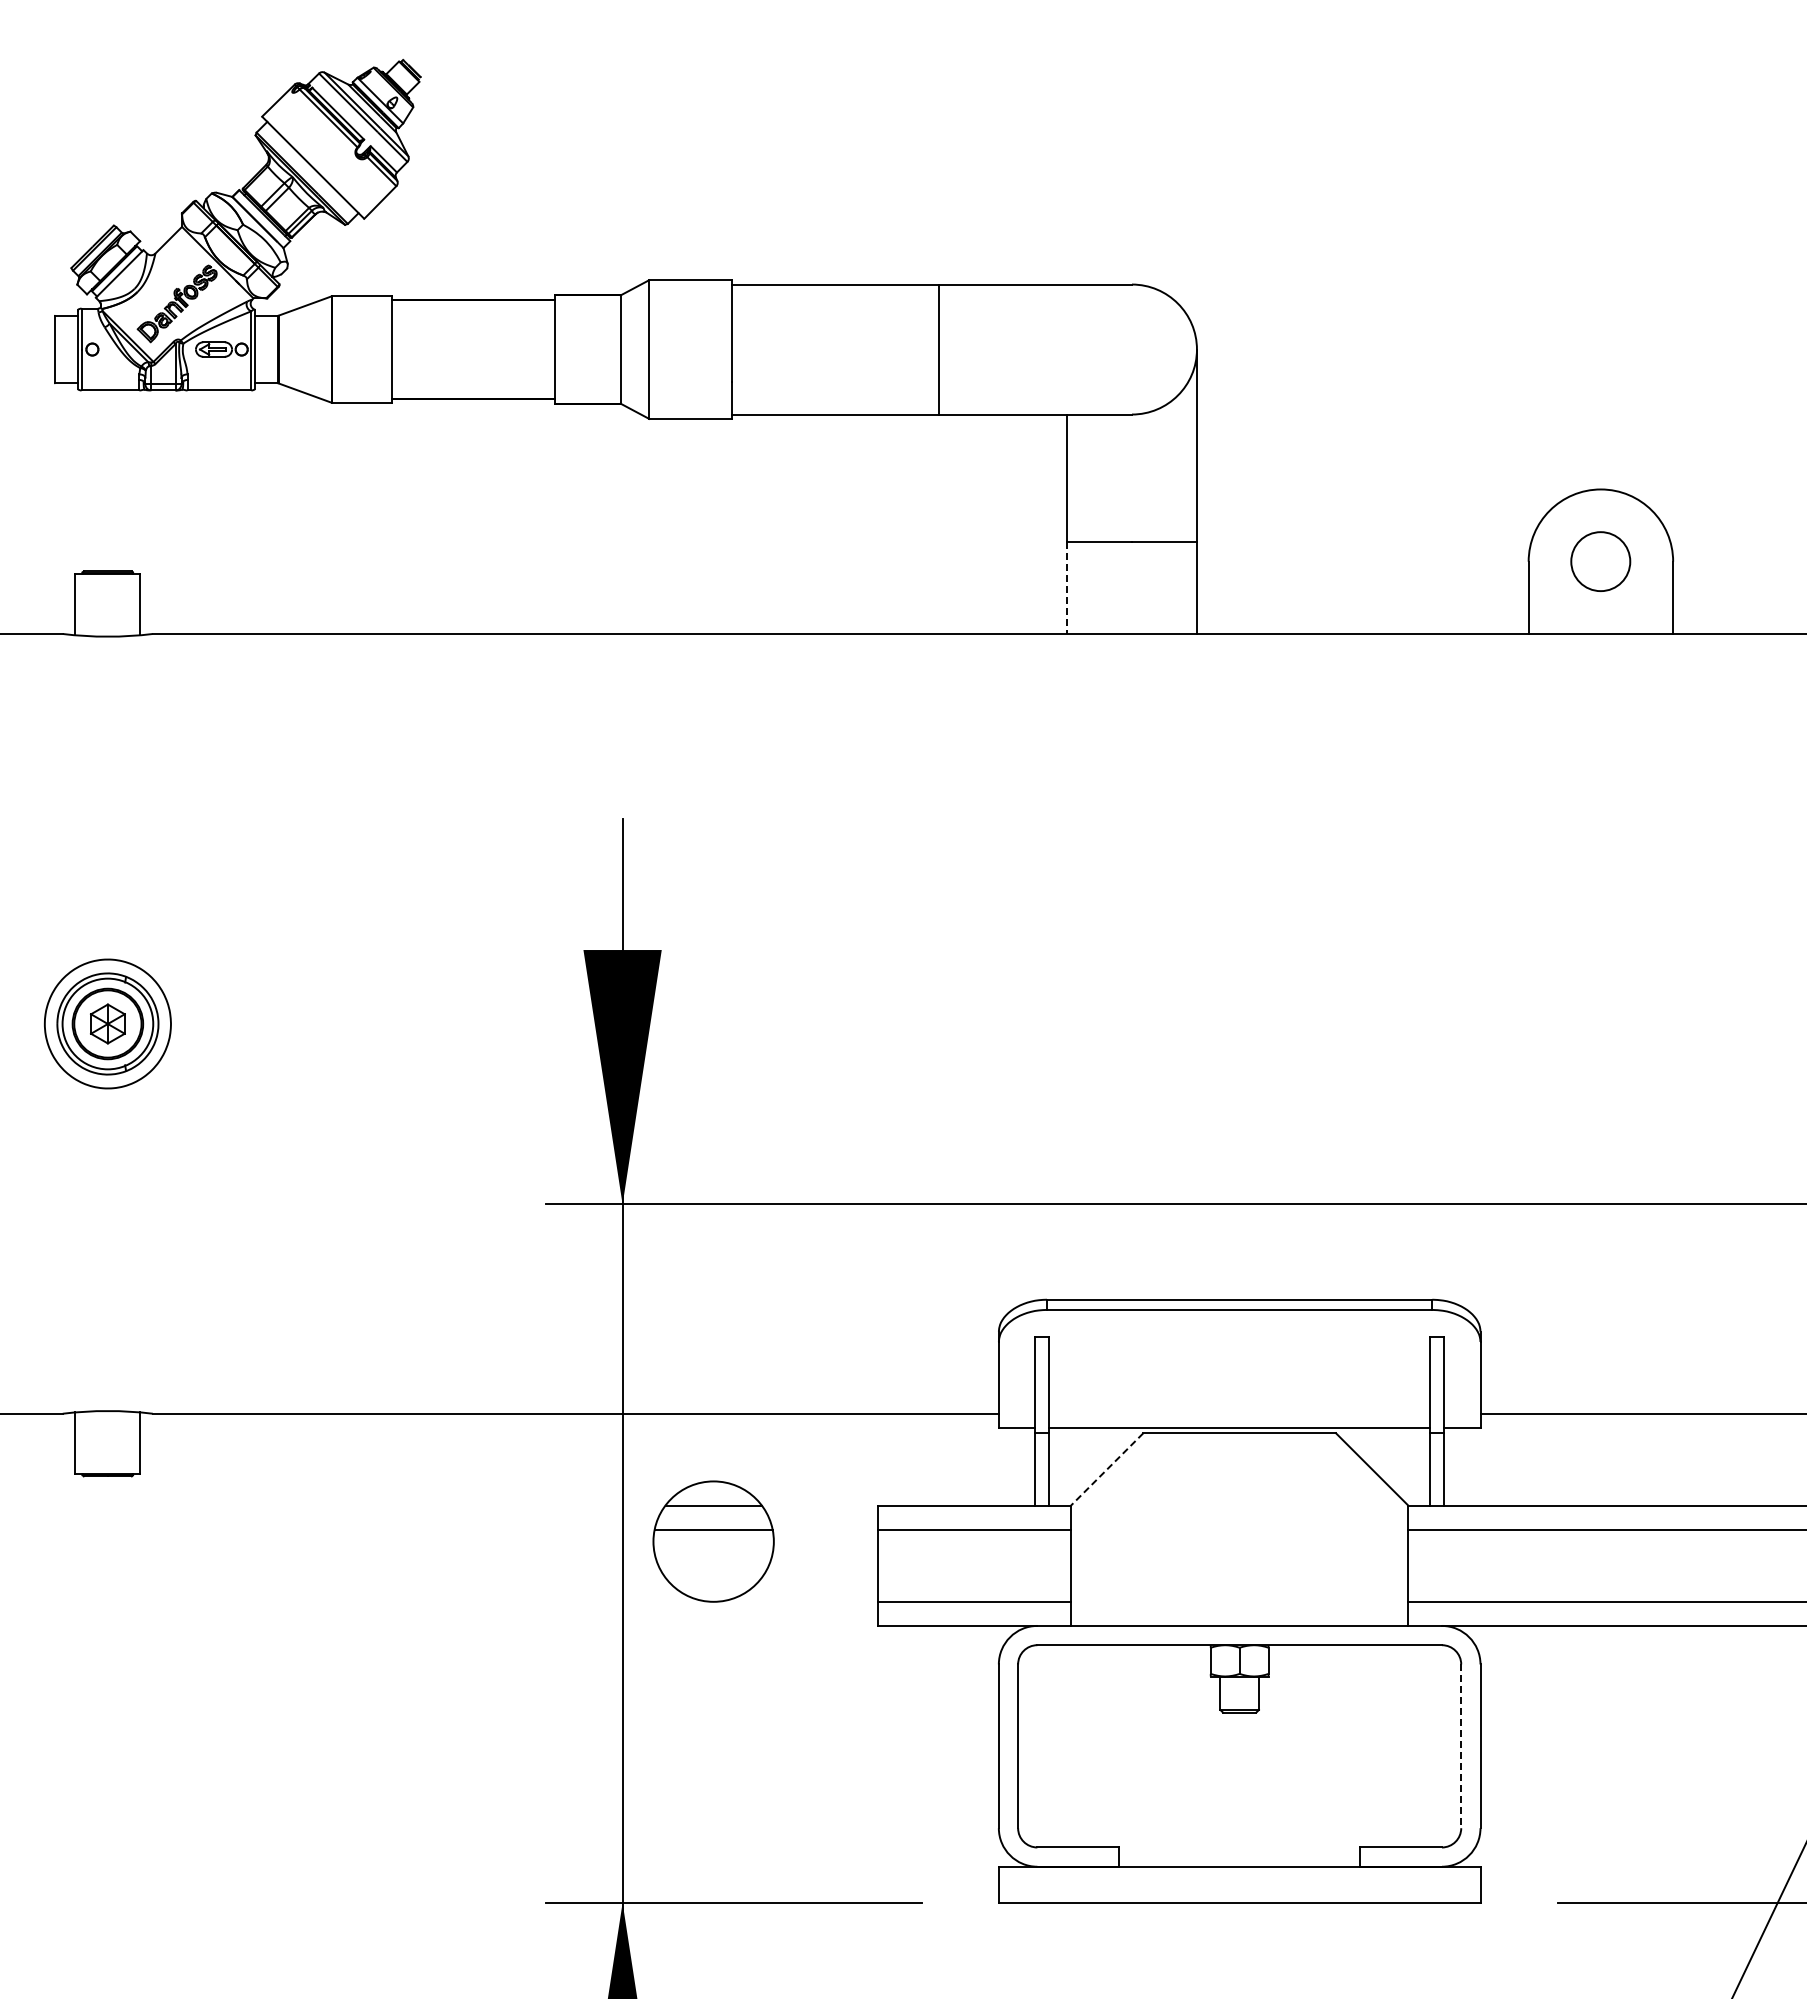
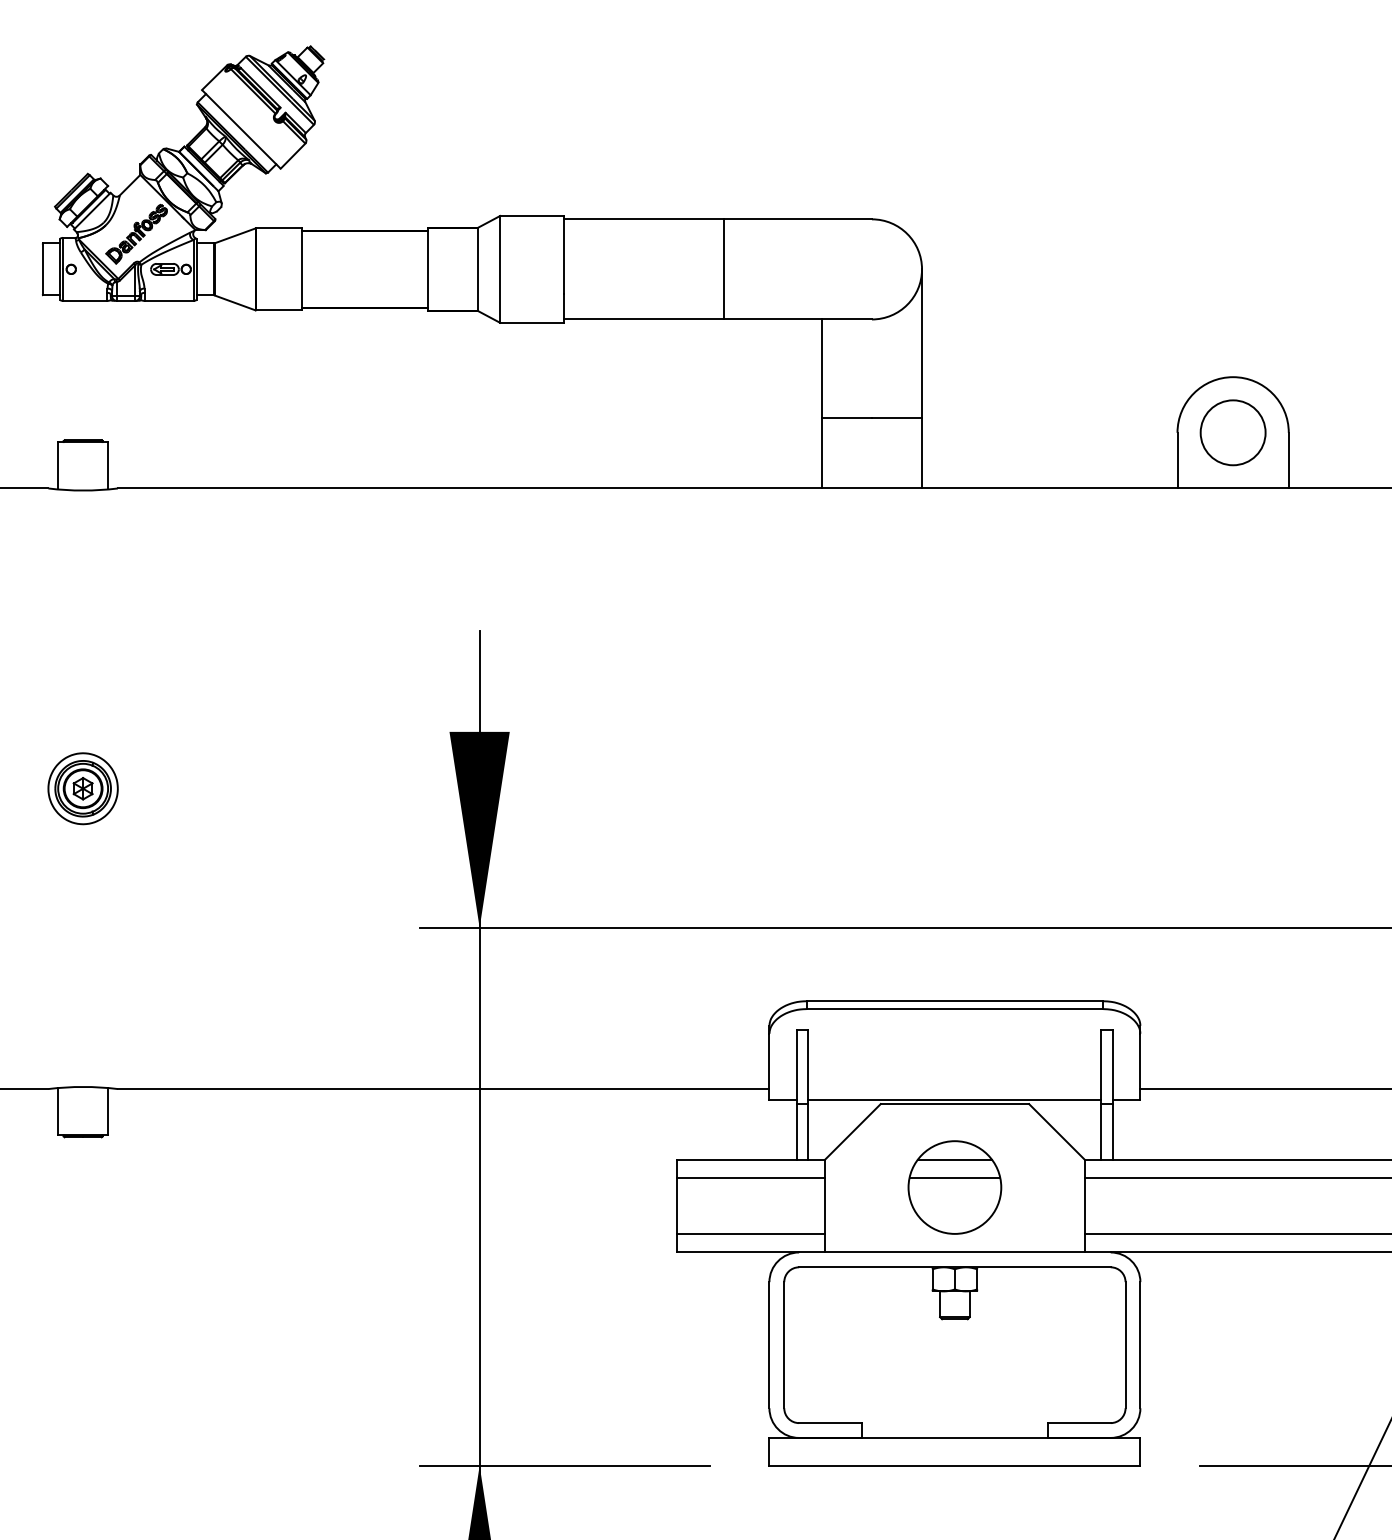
circle: (1600, 561) -> (1232, 432), size x1.43
line: (1066, 588) -> (821, 453), dashed -> solid
part: (107, 1023) -> (82, 788), size x0.71
line: (1106, 1469) -> (852, 1131), dashed -> solid
part: (713, 1541) -> (954, 1187), moved
line: (1461, 1746) -> (1125, 1345), dashed -> solid

